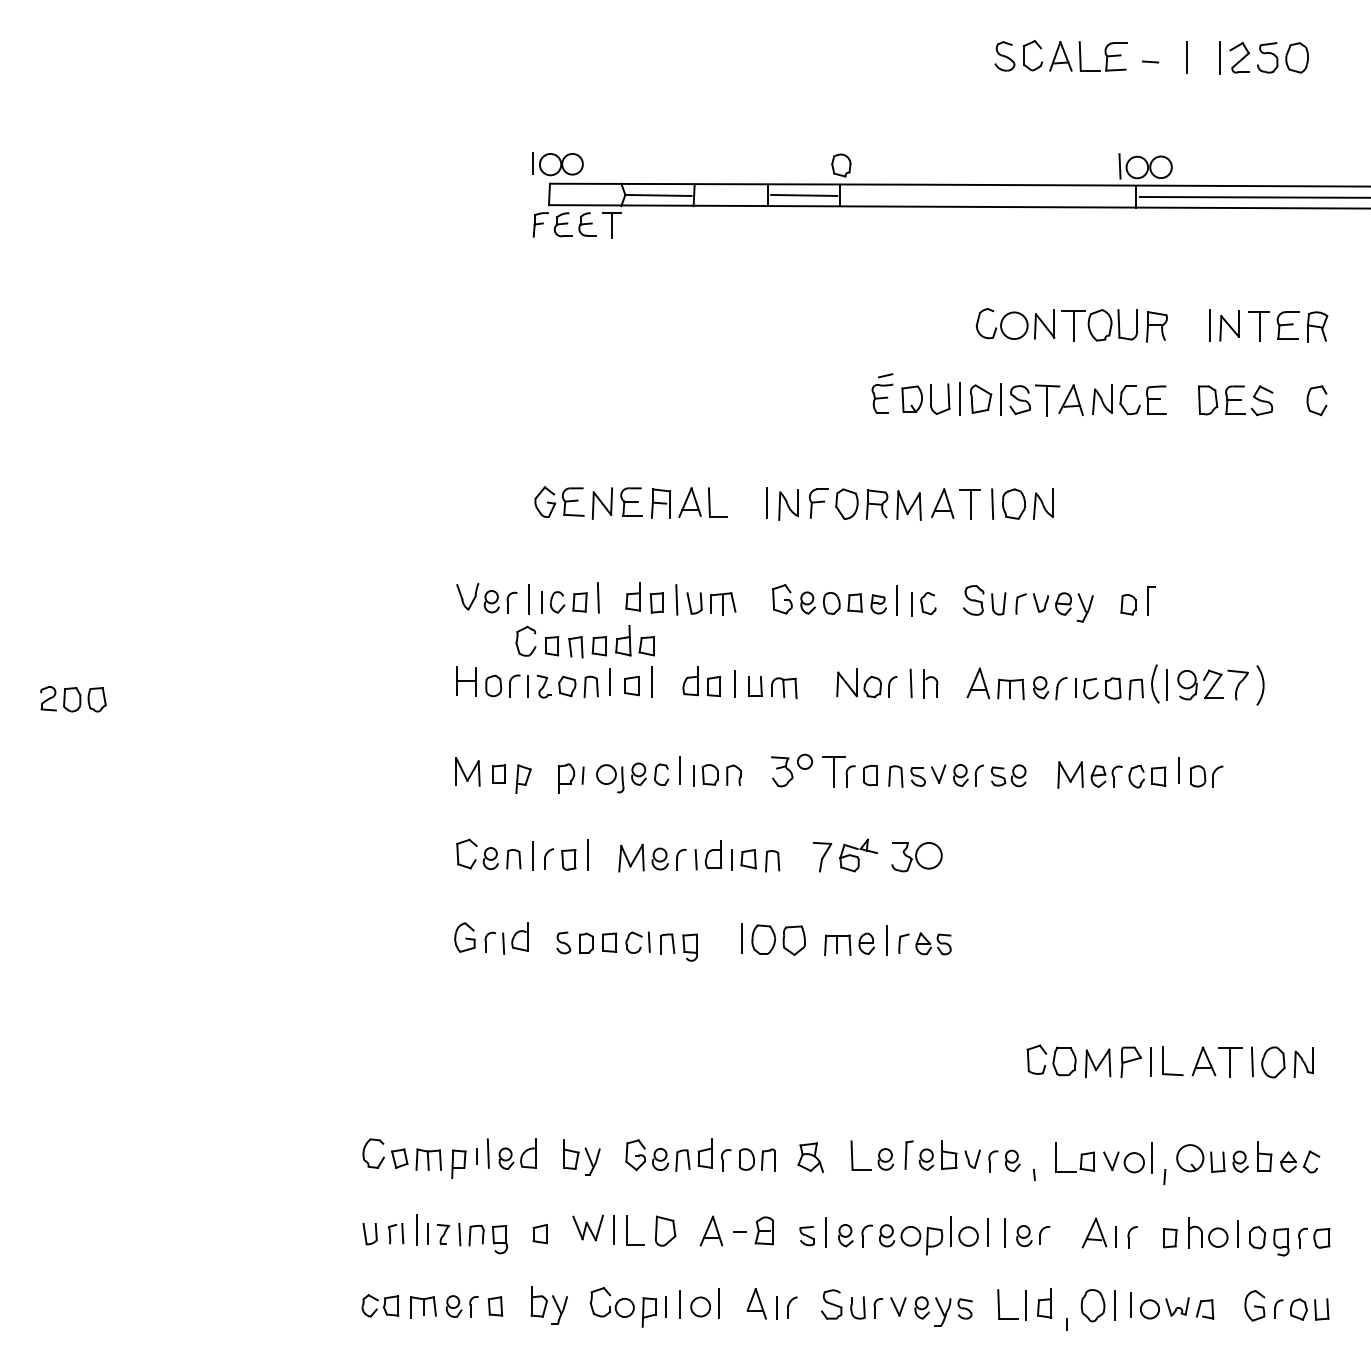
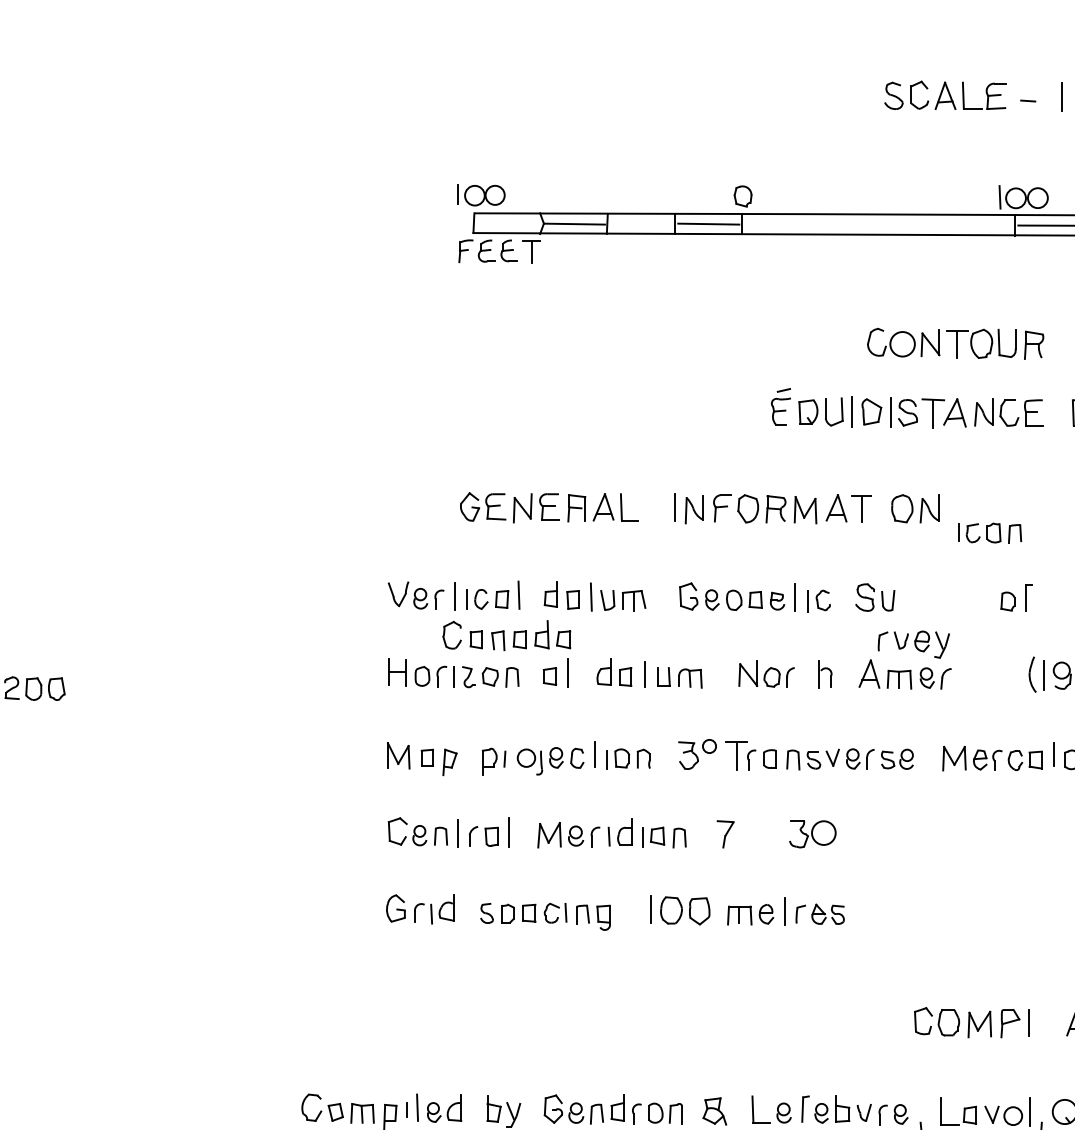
line: (992, 503) -> (882, 508), removed
part: (1054, 607) -> (913, 644), moved
line: (610, 681) -> (530, 672), removed
line: (910, 683) -> (806, 674), removed
part: (1109, 688) -> (990, 533), moved
part: (858, 855) -> (758, 832), removed
part: (1163, 1061) -> (1040, 1022), removed

